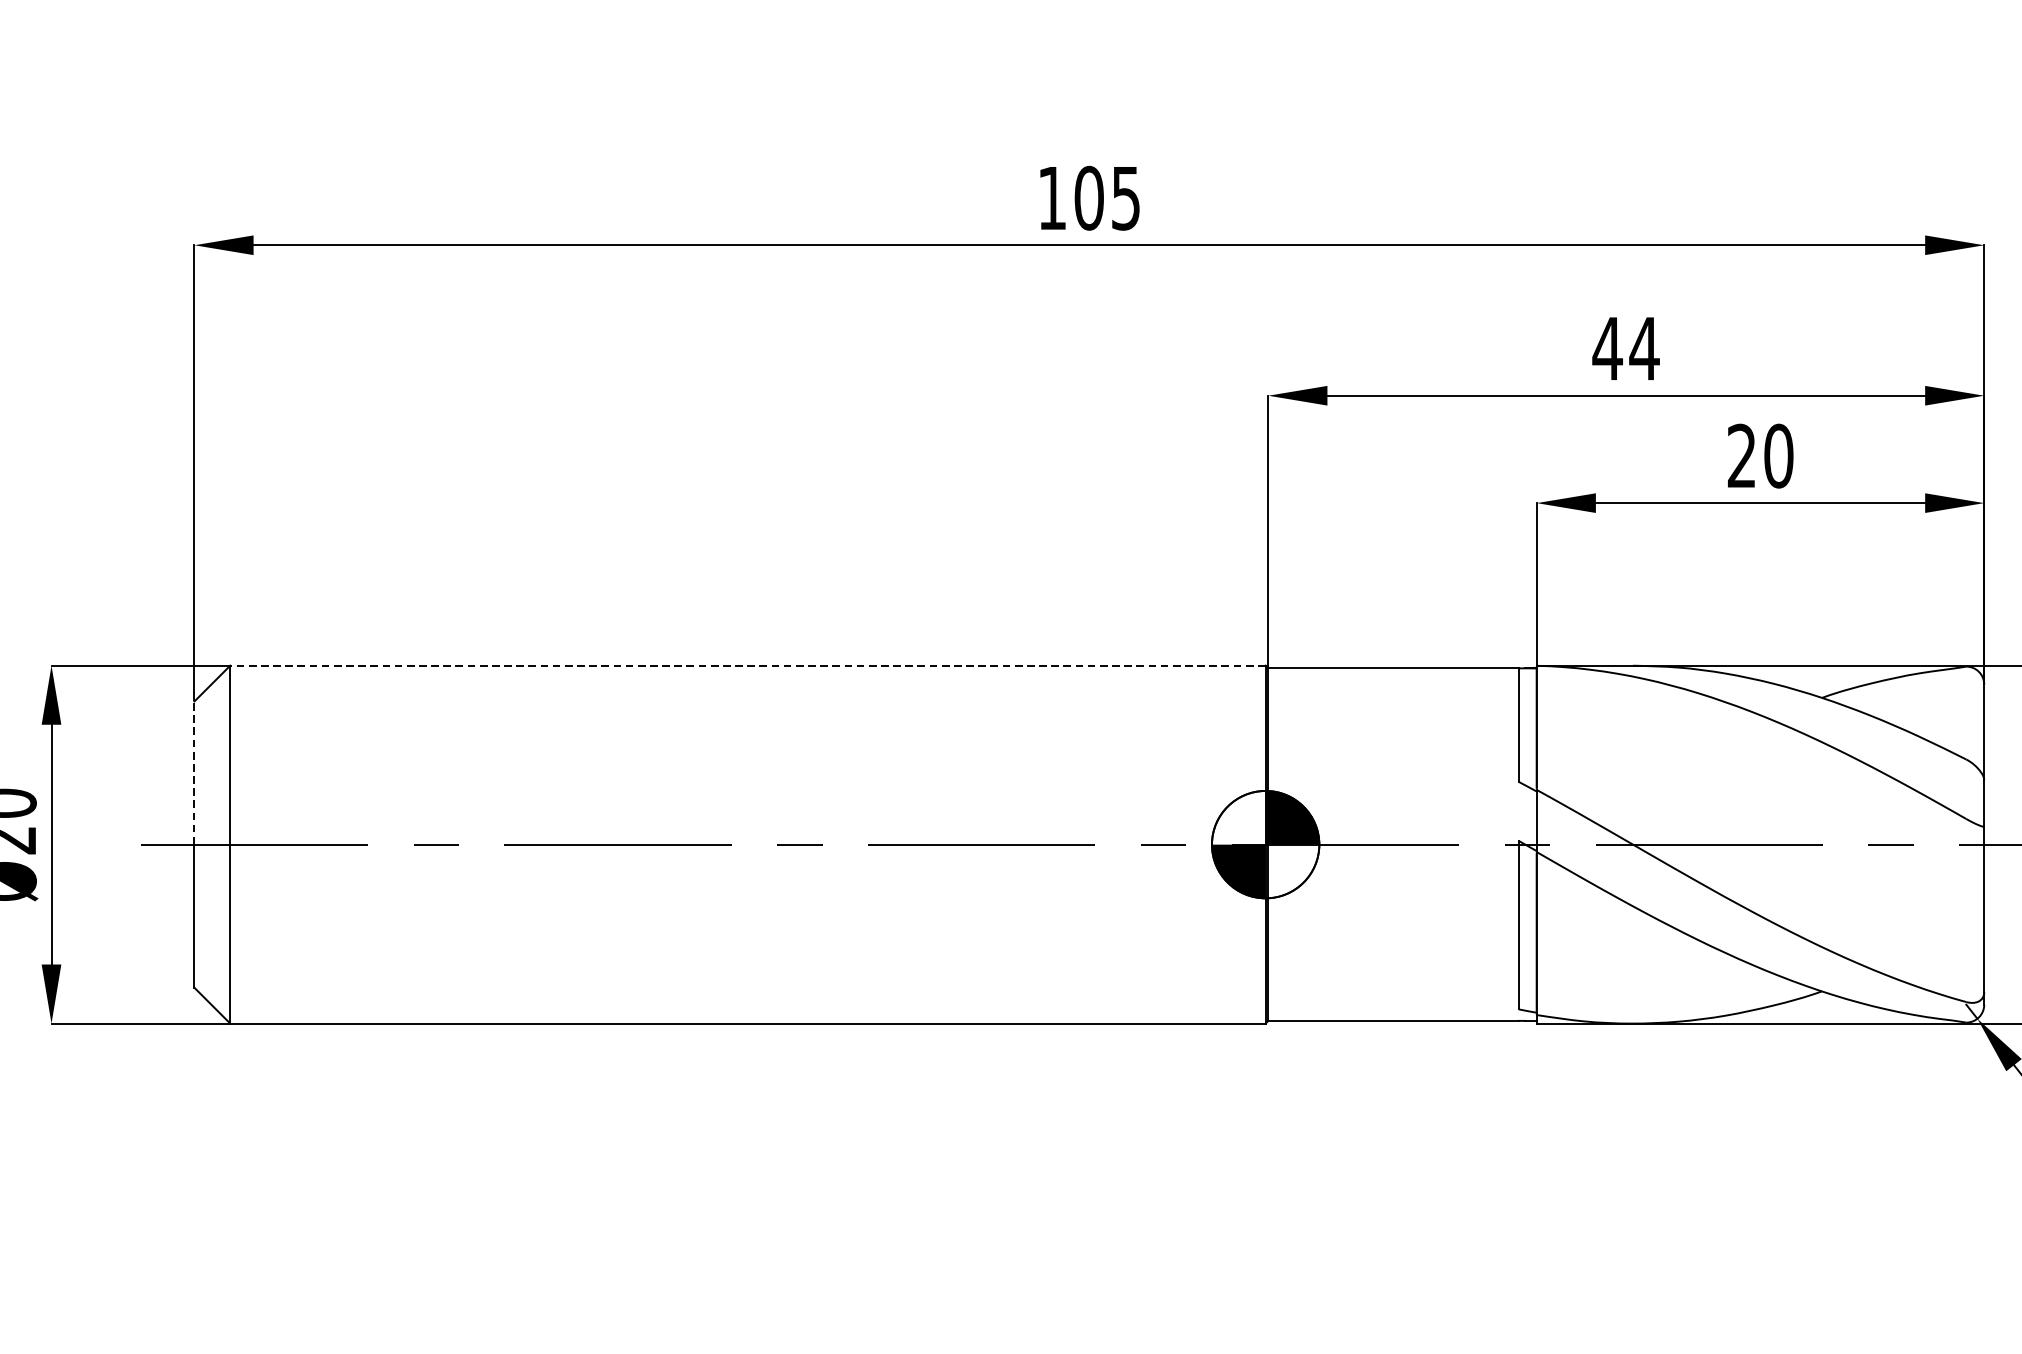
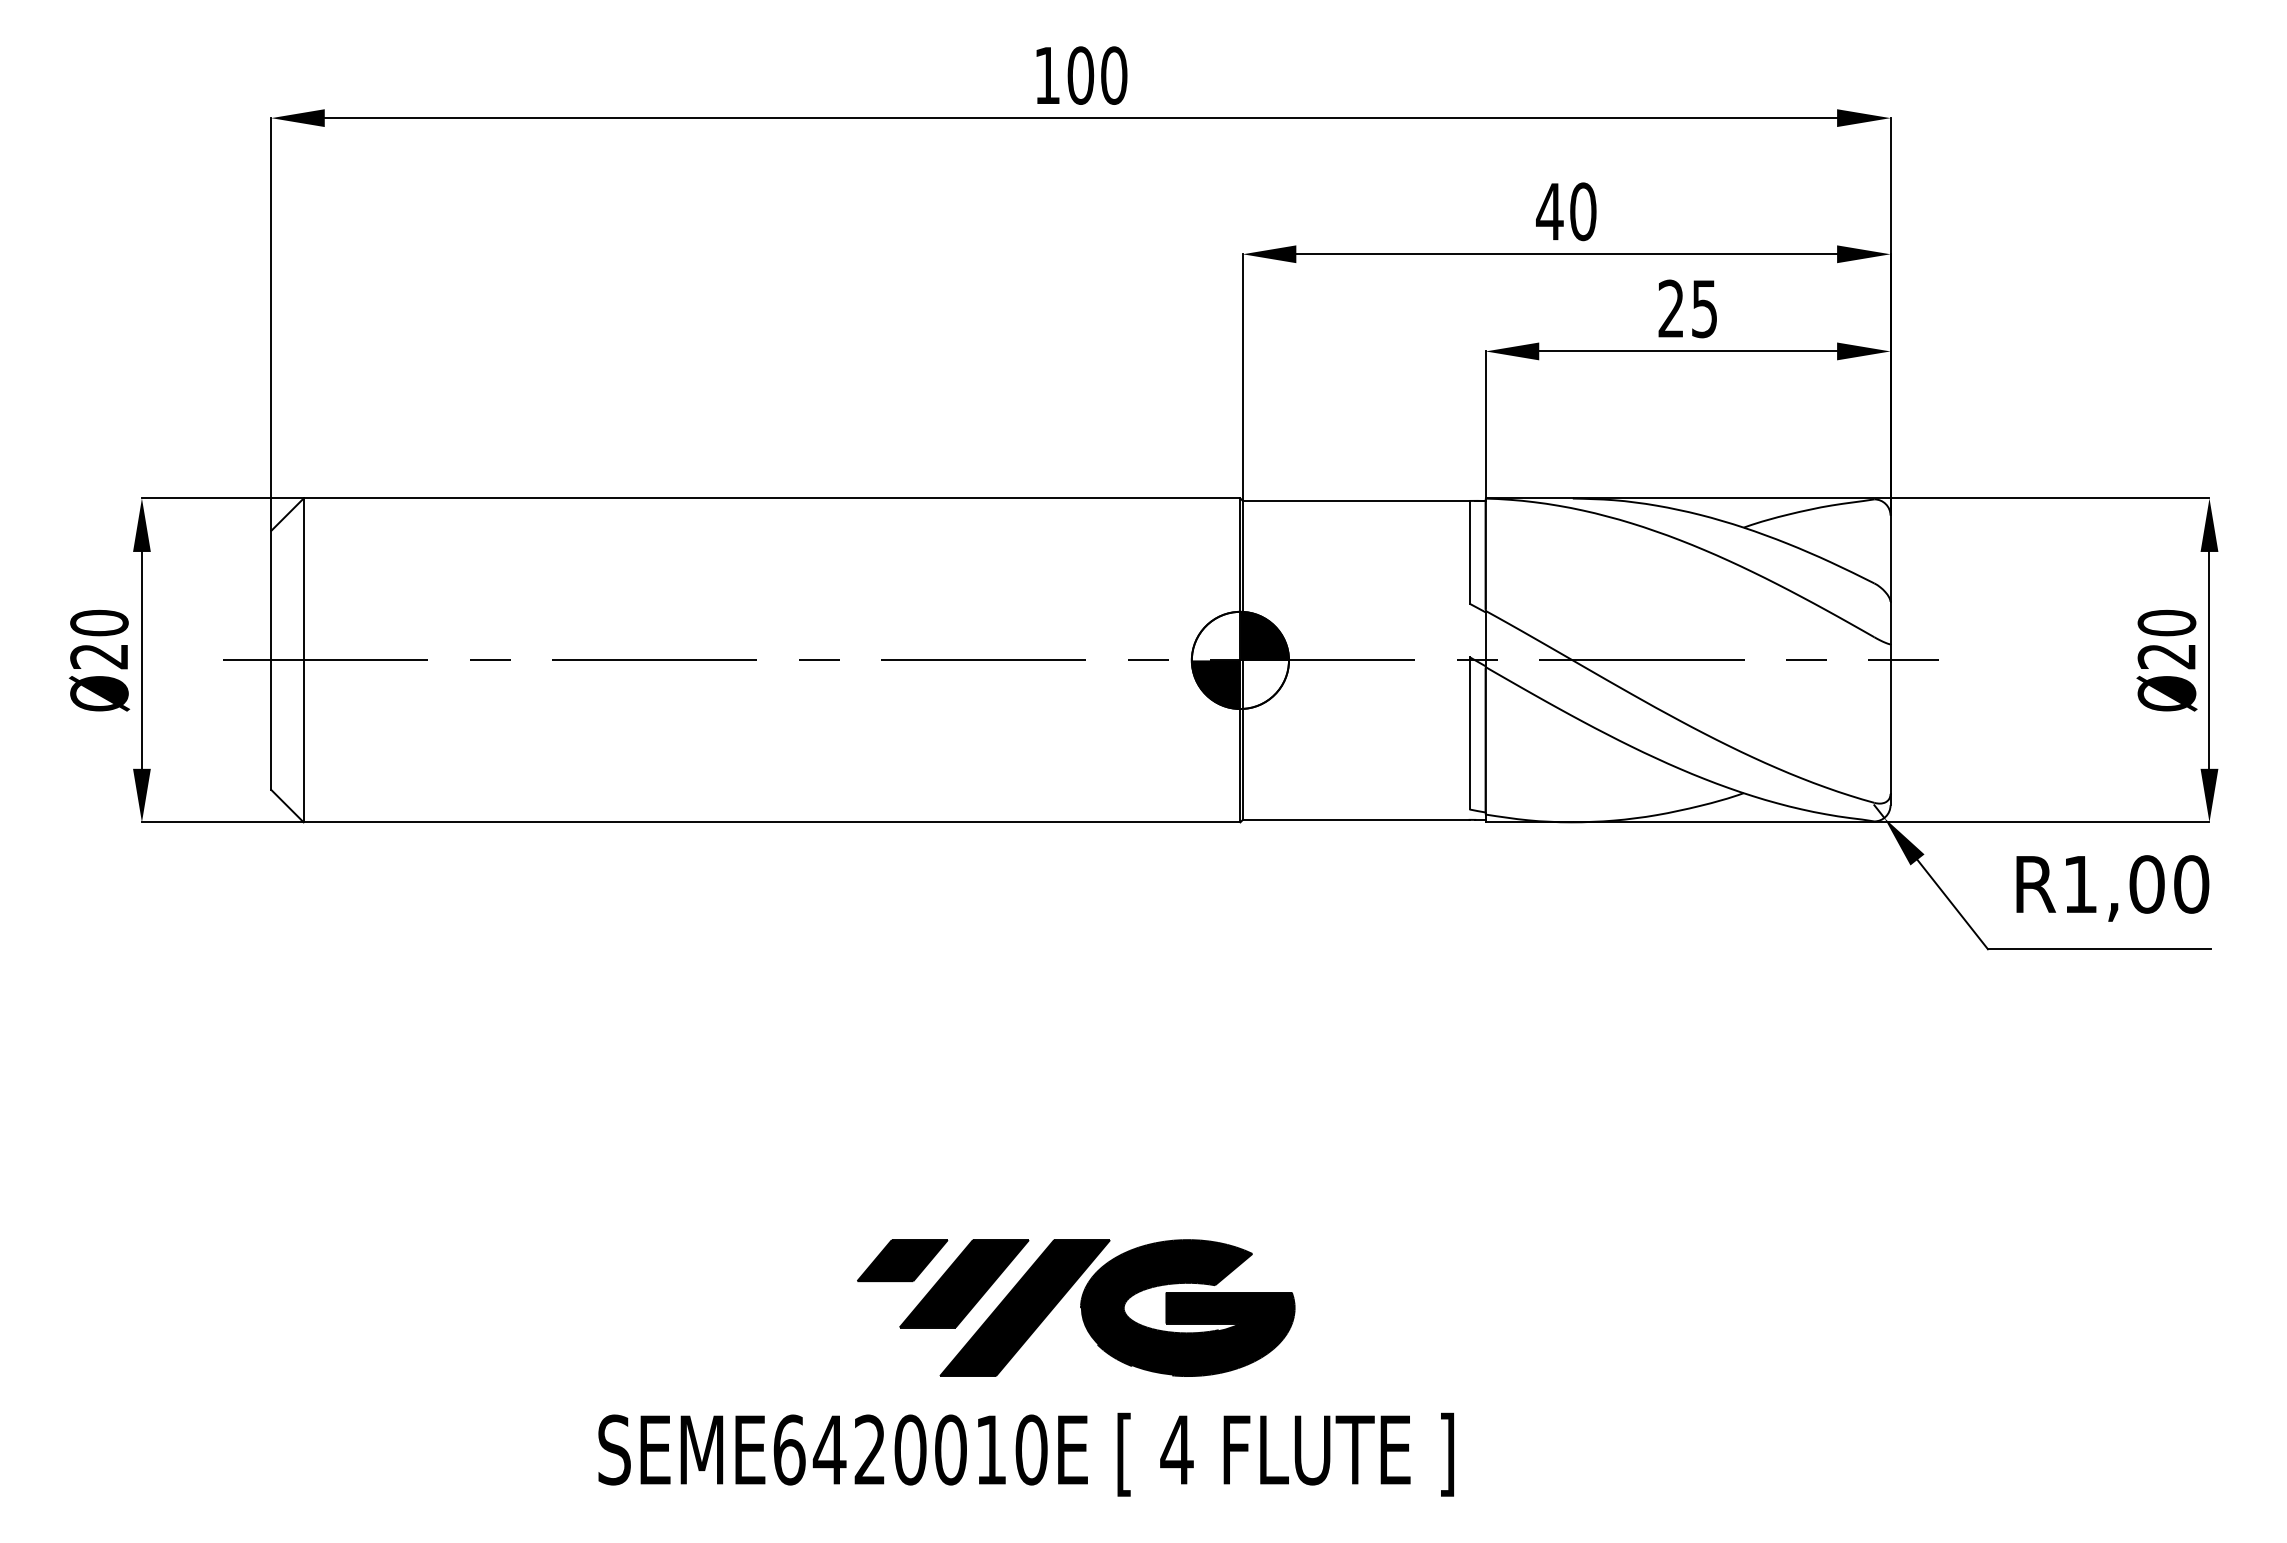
text: (1126, 198) -> (1114, 75), 105 -> 100
text: (1644, 348) -> (1583, 211), 44 -> 40
text: (1778, 455) -> (1704, 308), 20 -> 25
line: (747, 665) -> (771, 498), dashed -> solid
line: (194, 772) -> (271, 595), dashed -> solid

